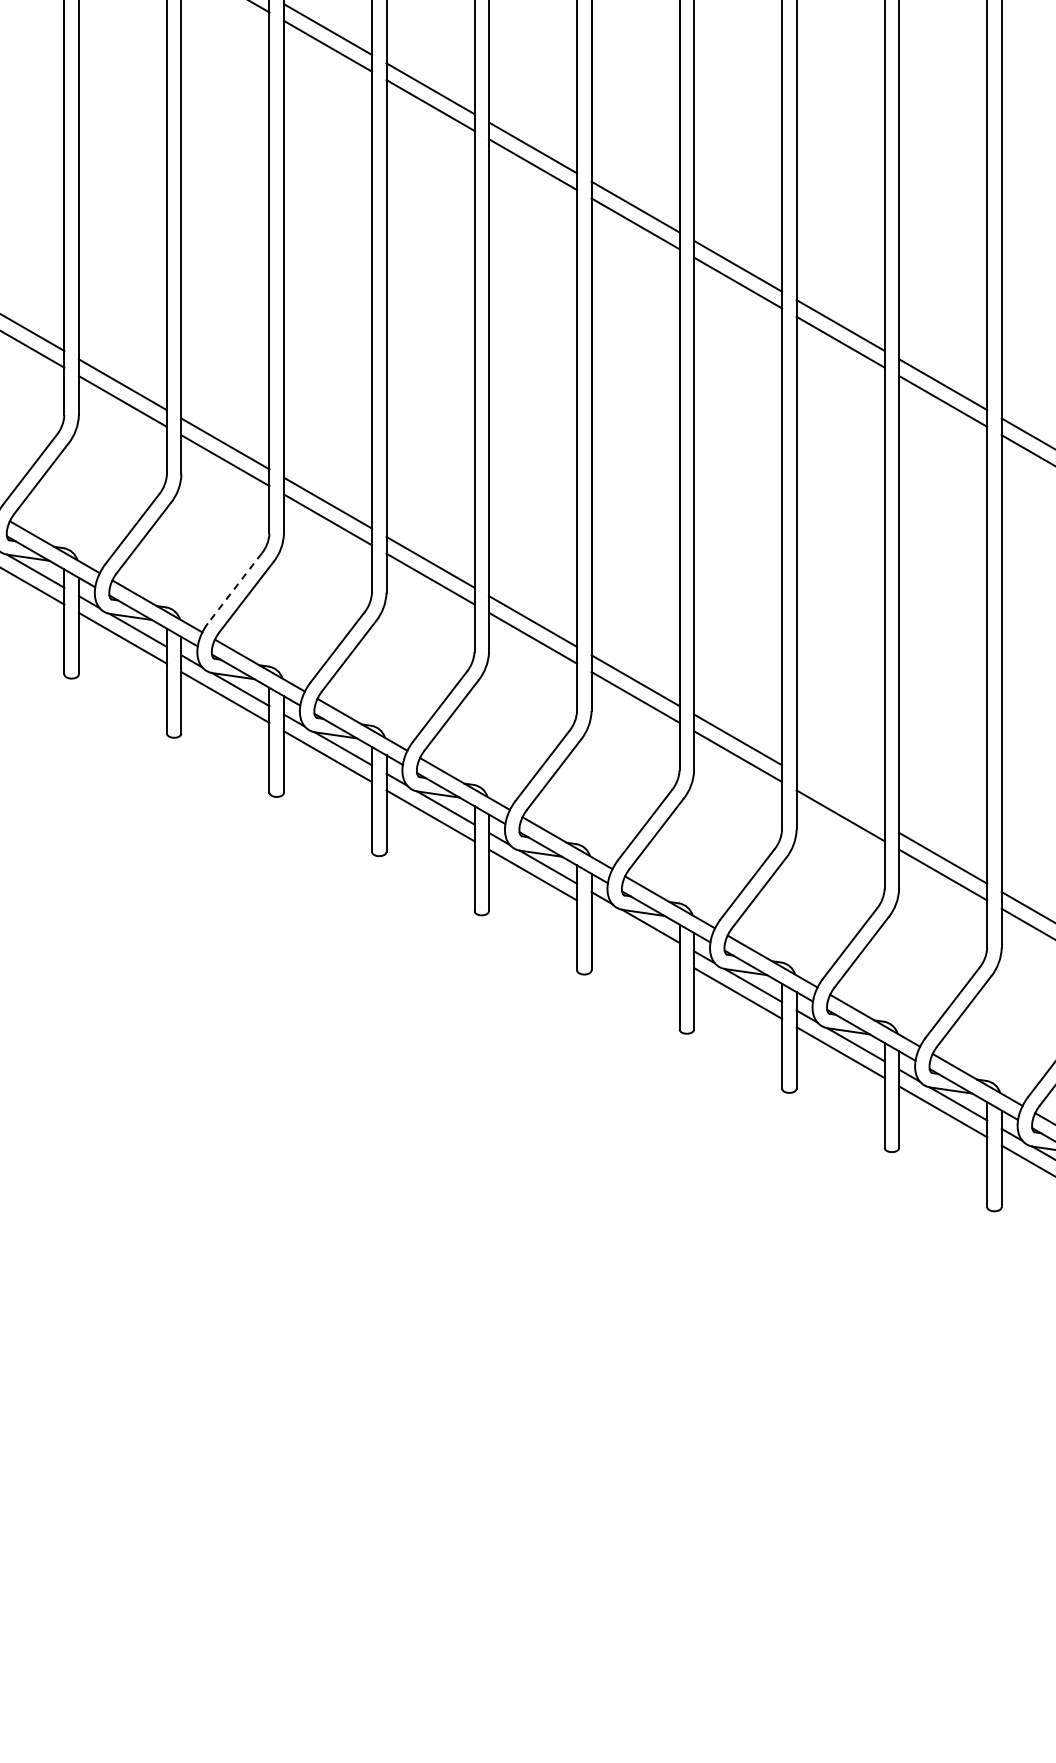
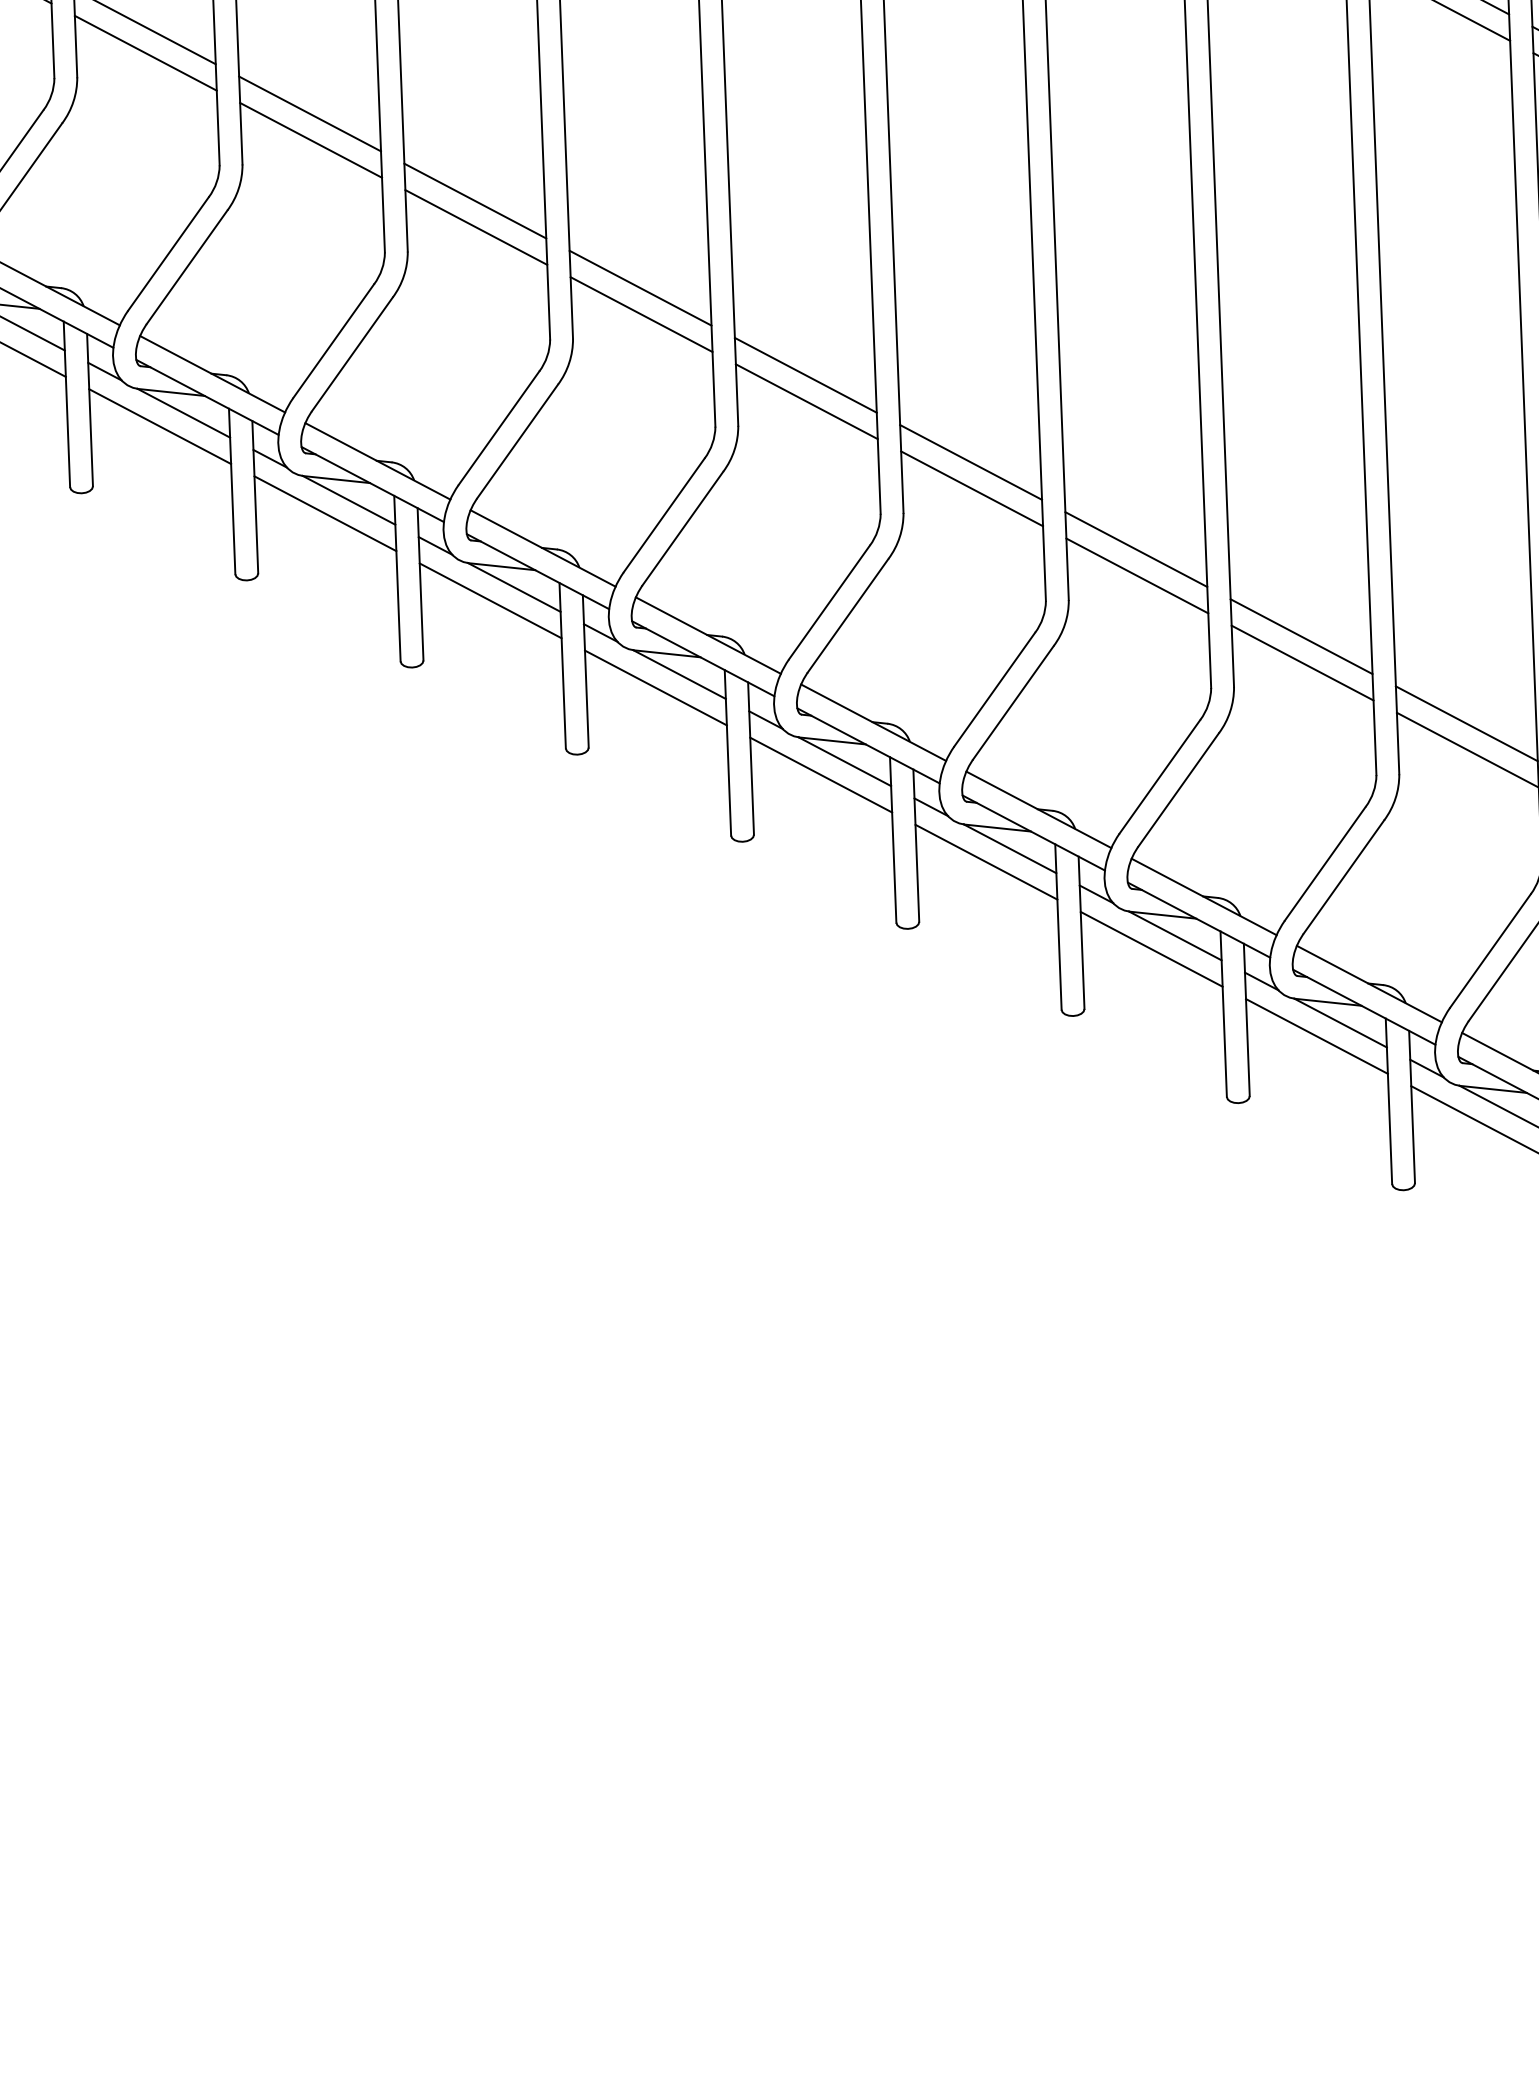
line: (234, 588) -> (333, 341), dashed -> solid
line: (840, 798) -> (1301, 635), added
line: (635, 933) -> (986, 861), added

